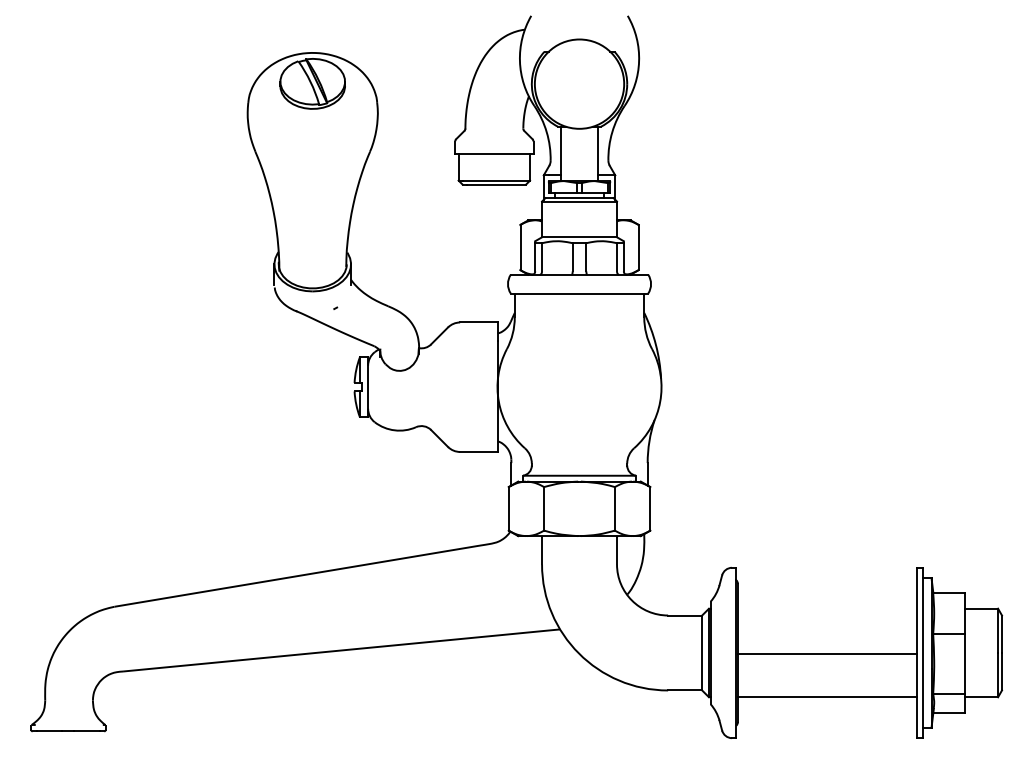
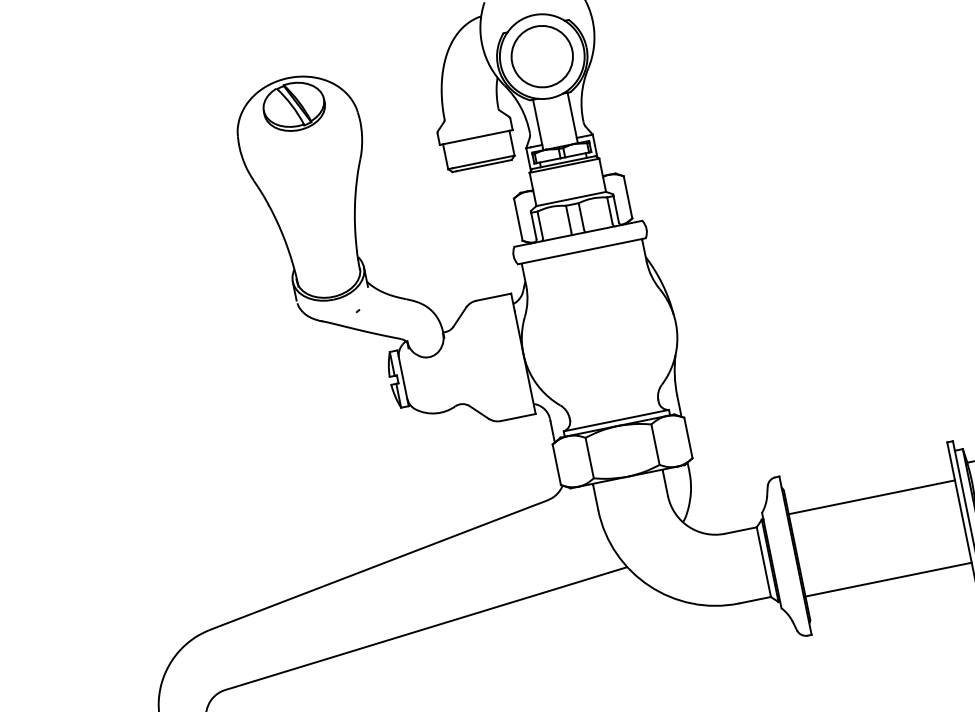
circle: (579, 83) -> (542, 56), added
line: (826, 653) -> (870, 497), moved

